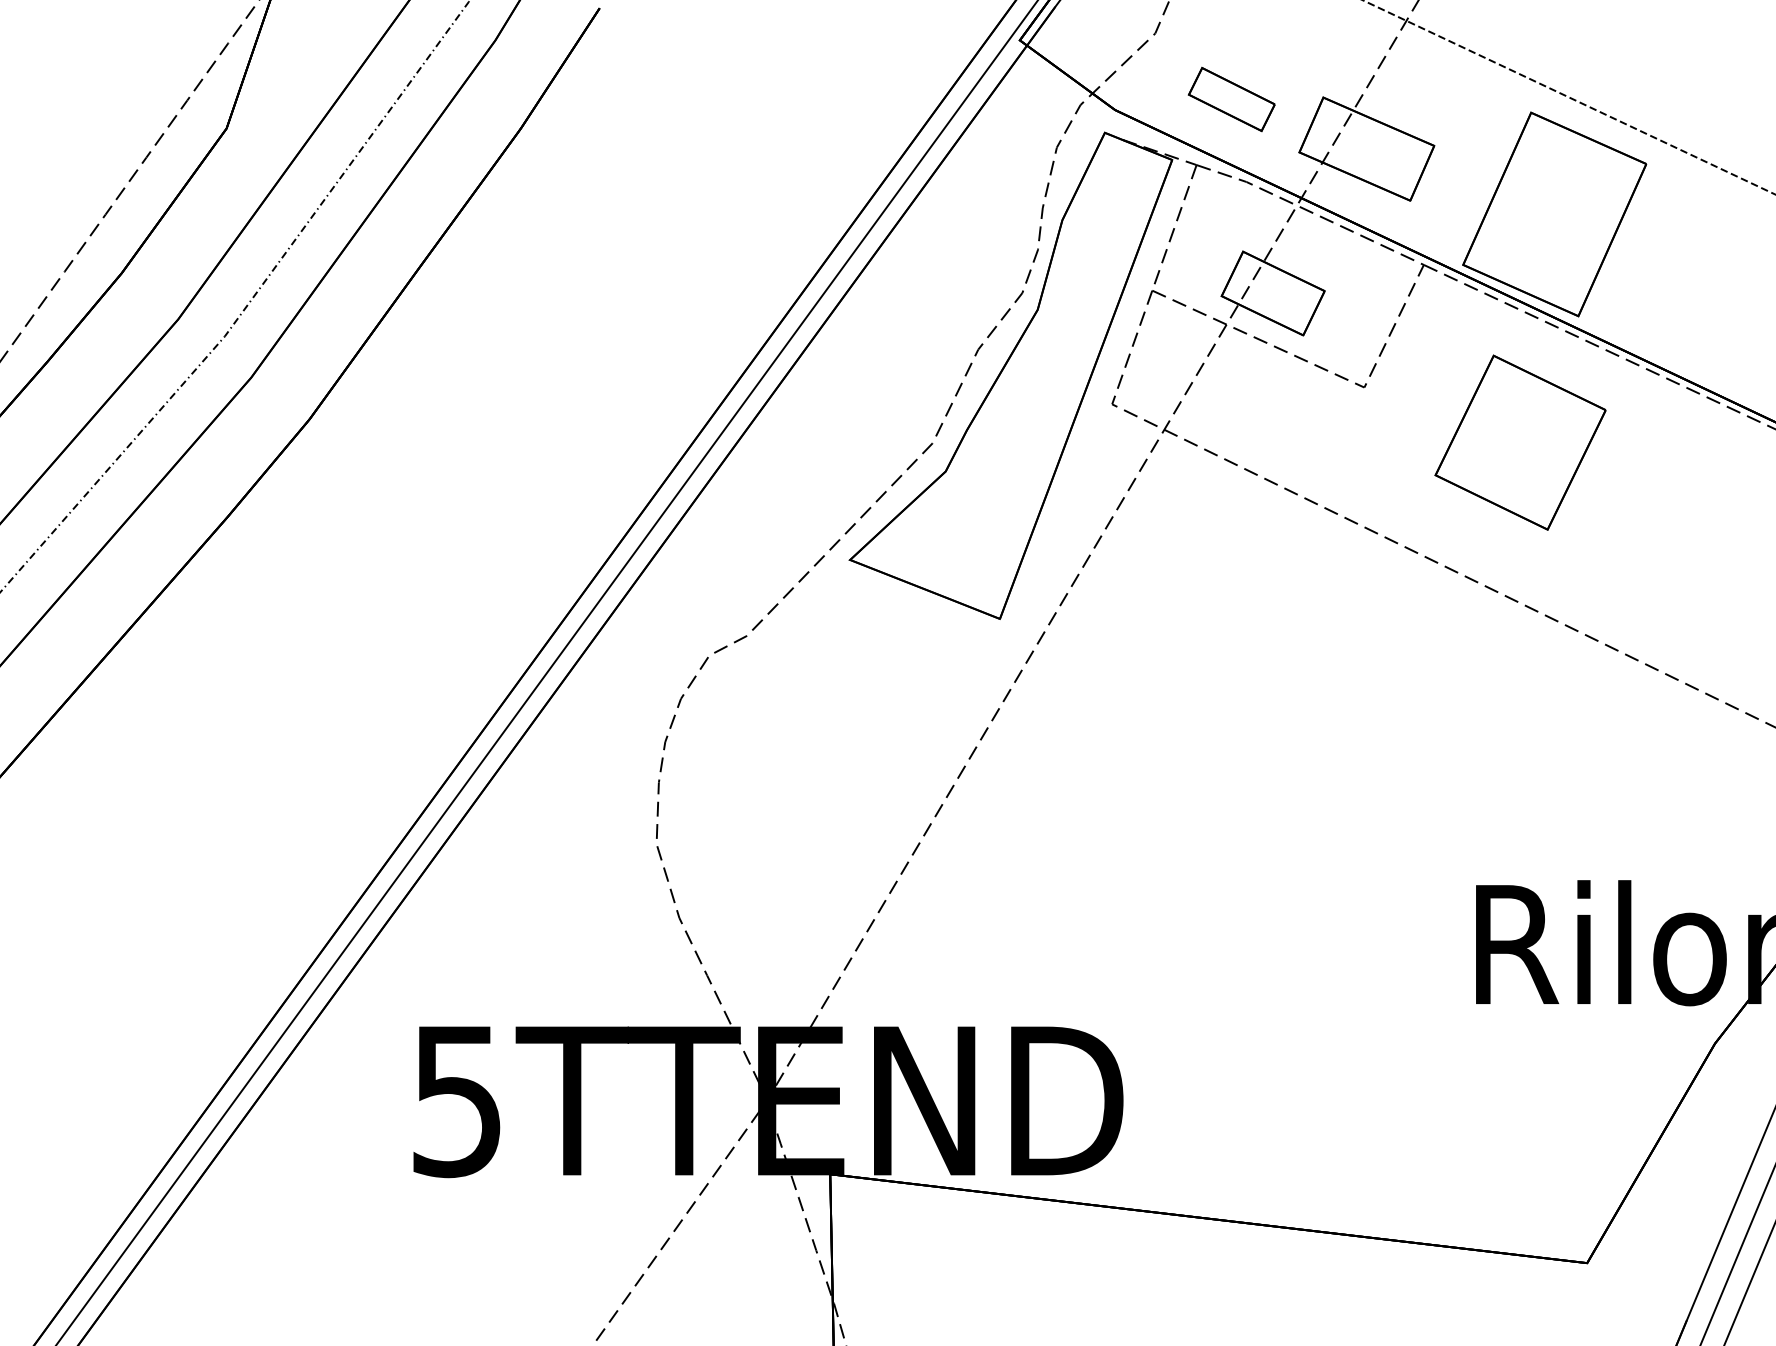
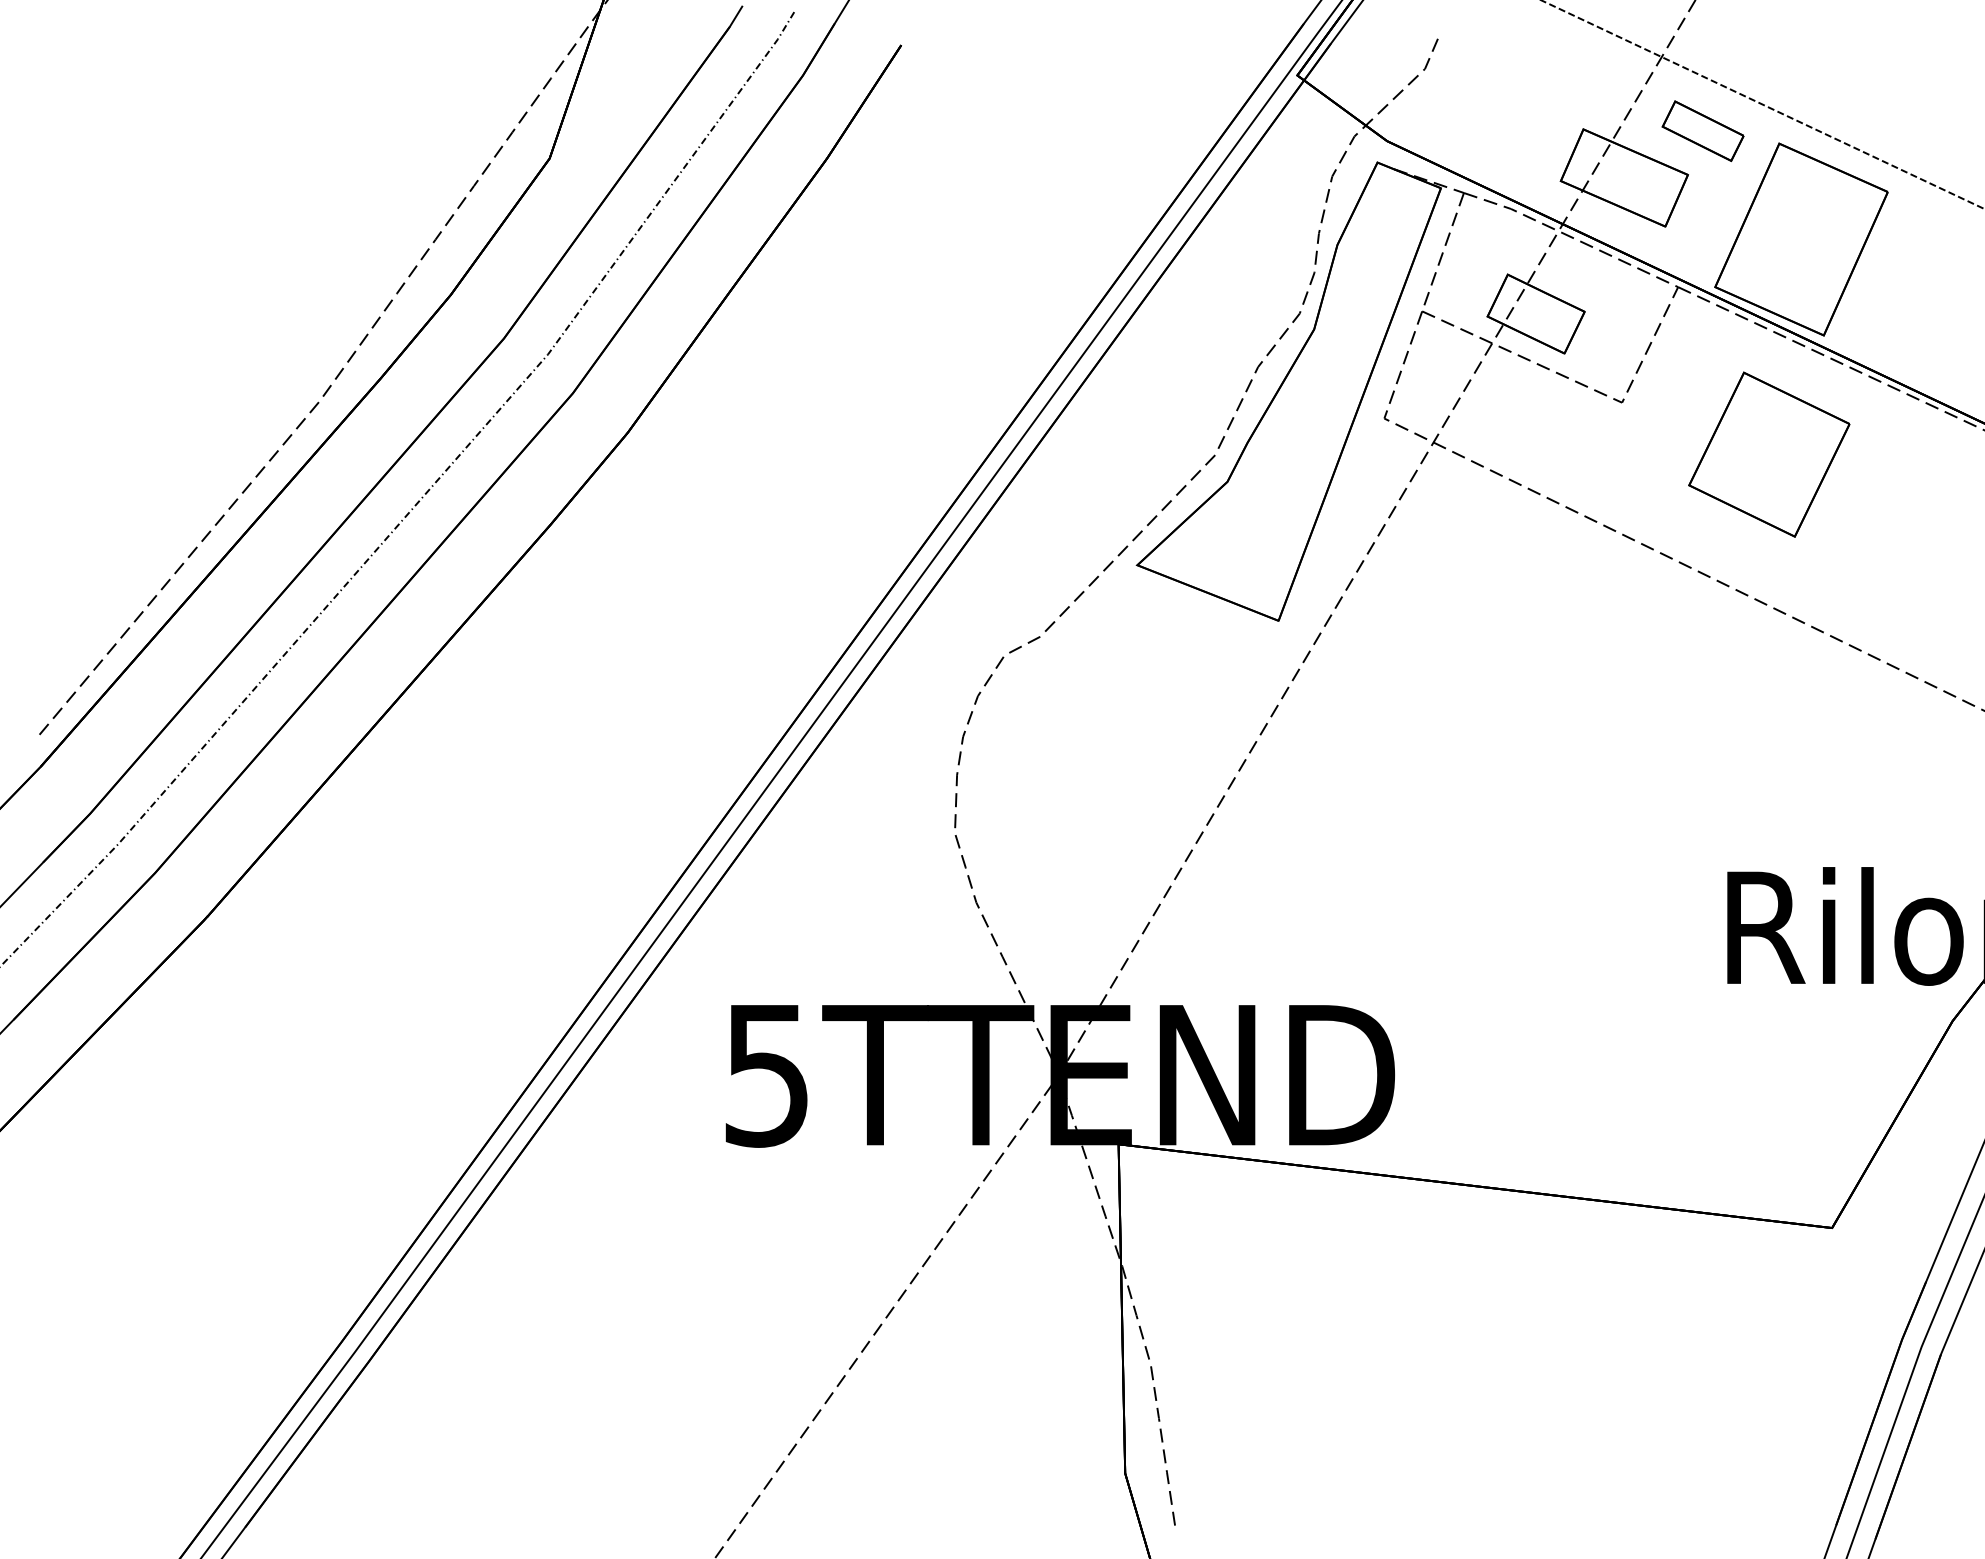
part: (1231, 98) -> (1702, 130), moved

